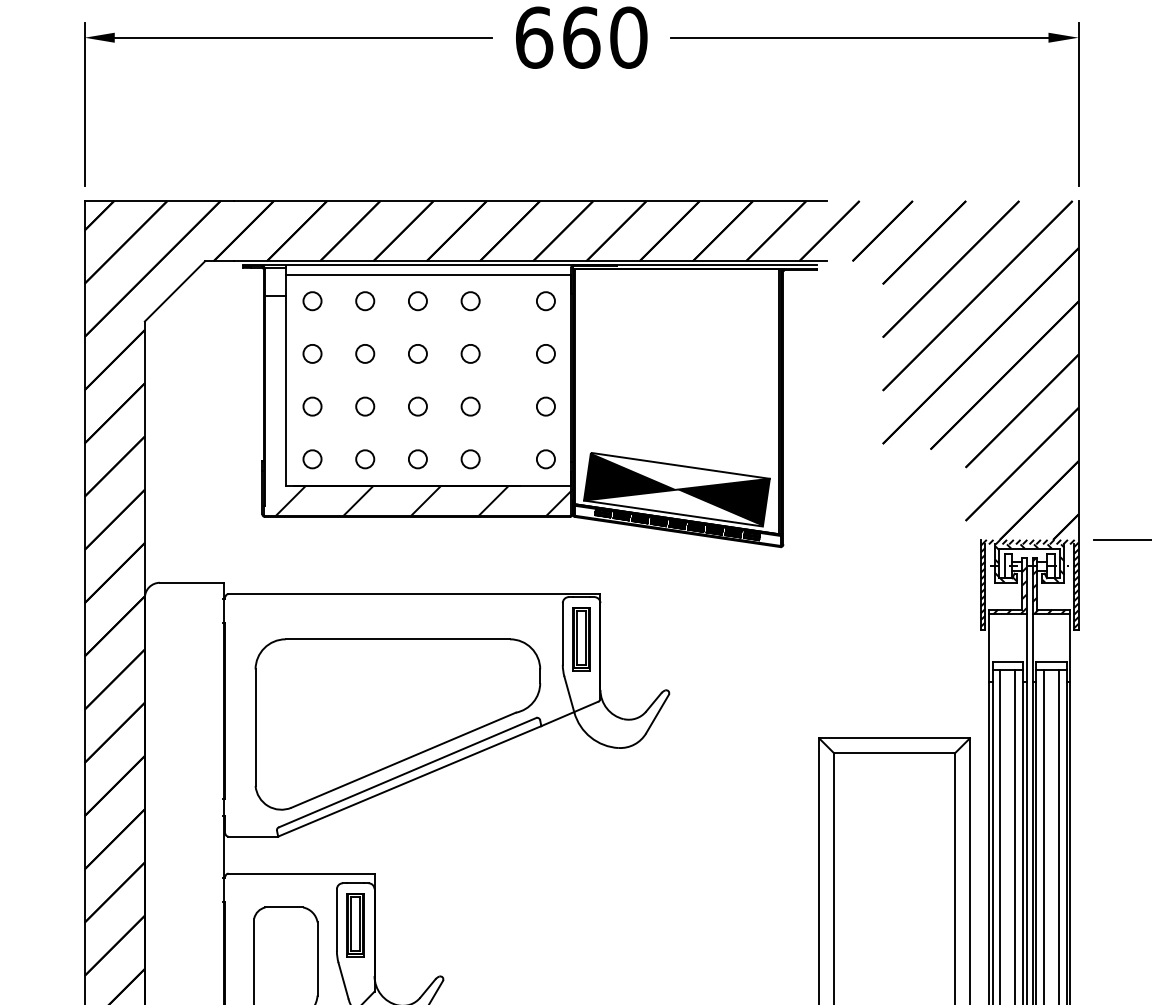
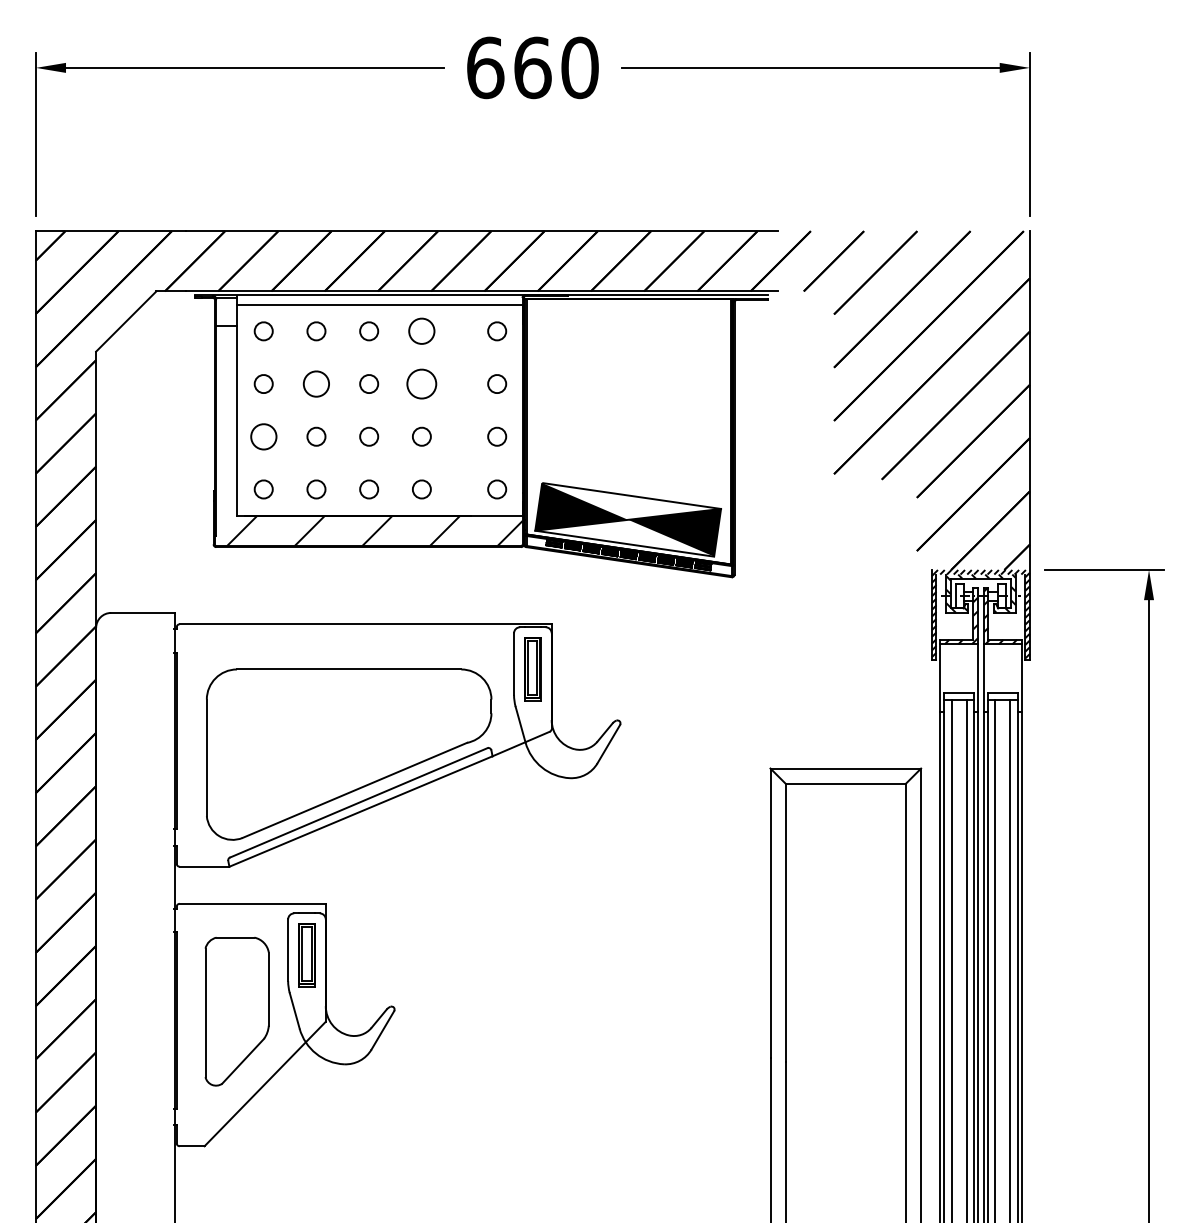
part: (470, 301) -> (421, 331), size x1.4
part: (365, 353) -> (316, 383), size x1.4
part: (470, 353) -> (421, 383), size x1.6
part: (312, 406) -> (263, 436), size x1.4

